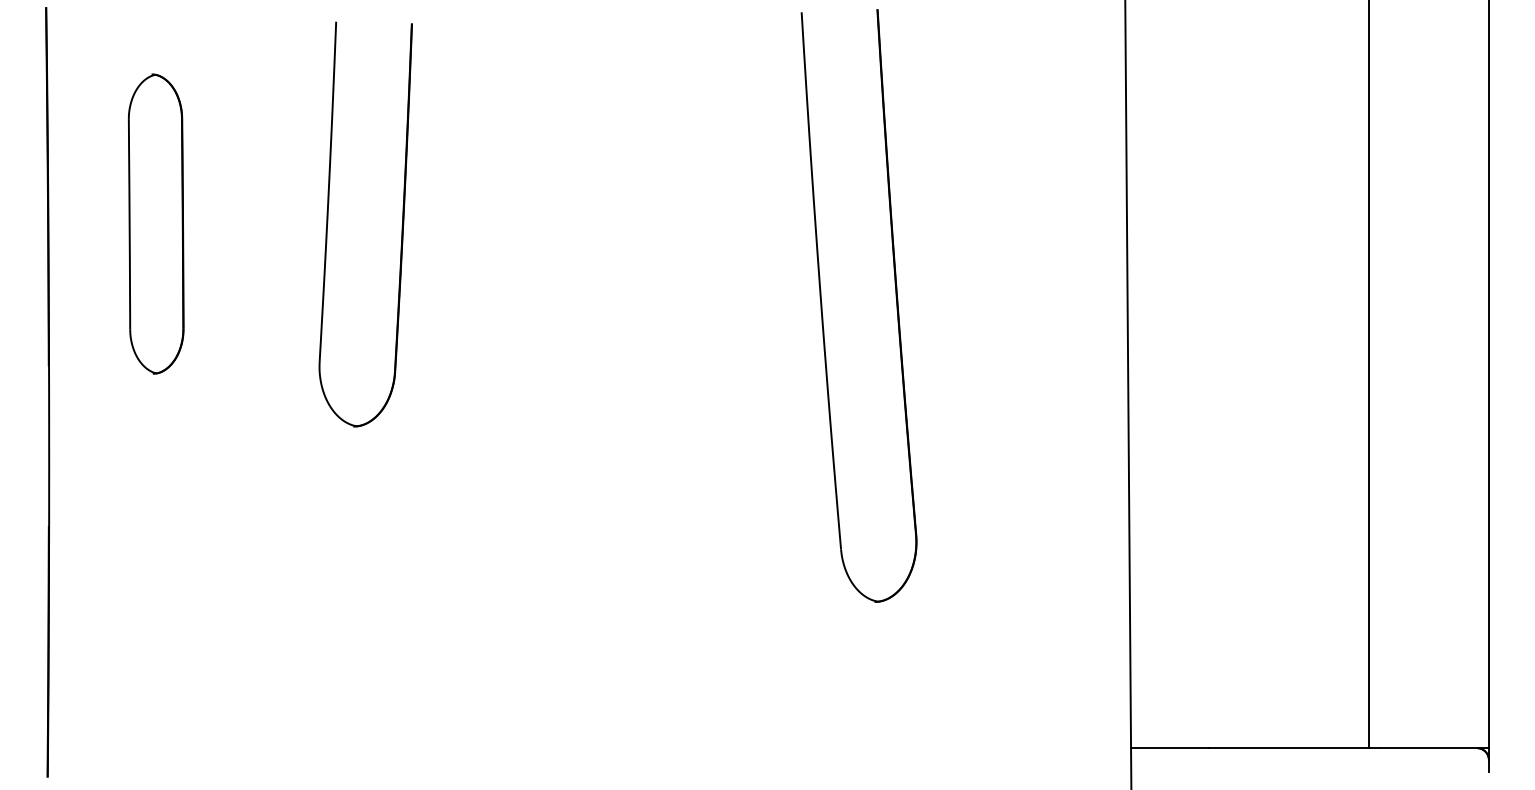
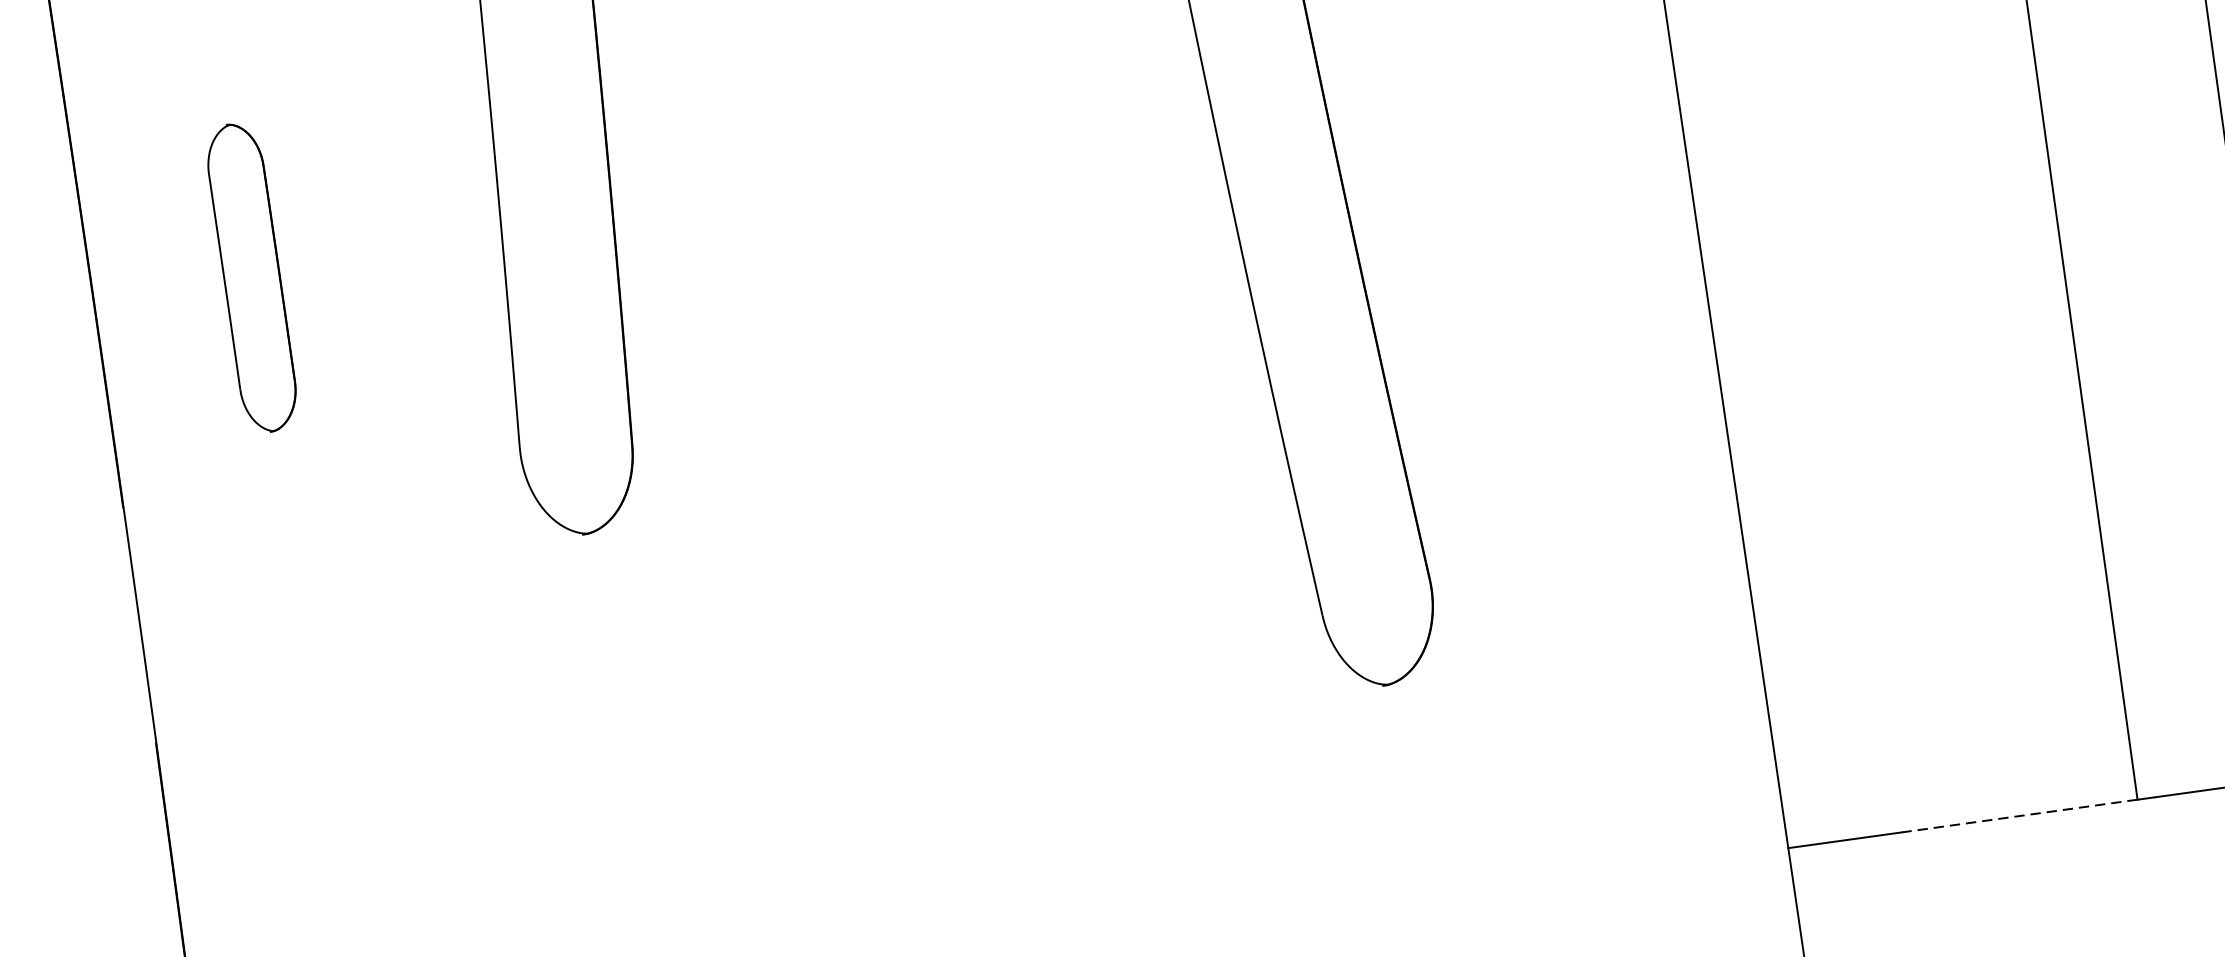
part: (156, 223) -> (252, 277), size x0.7
line: (1288, 748) -> (2019, 816), solid -> dashed

